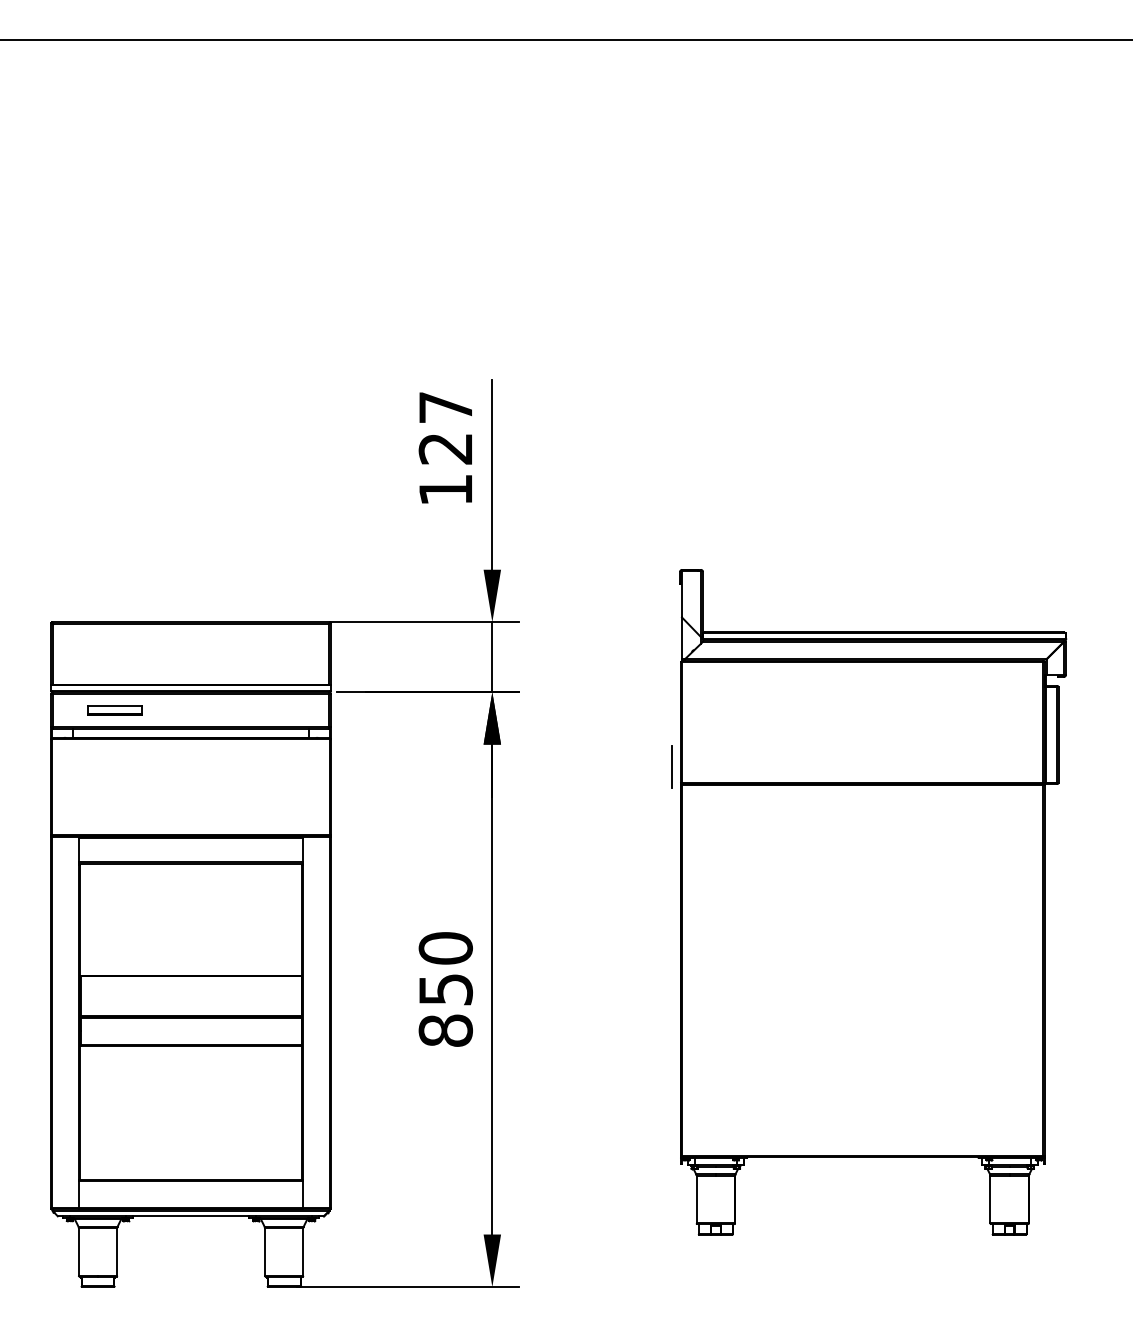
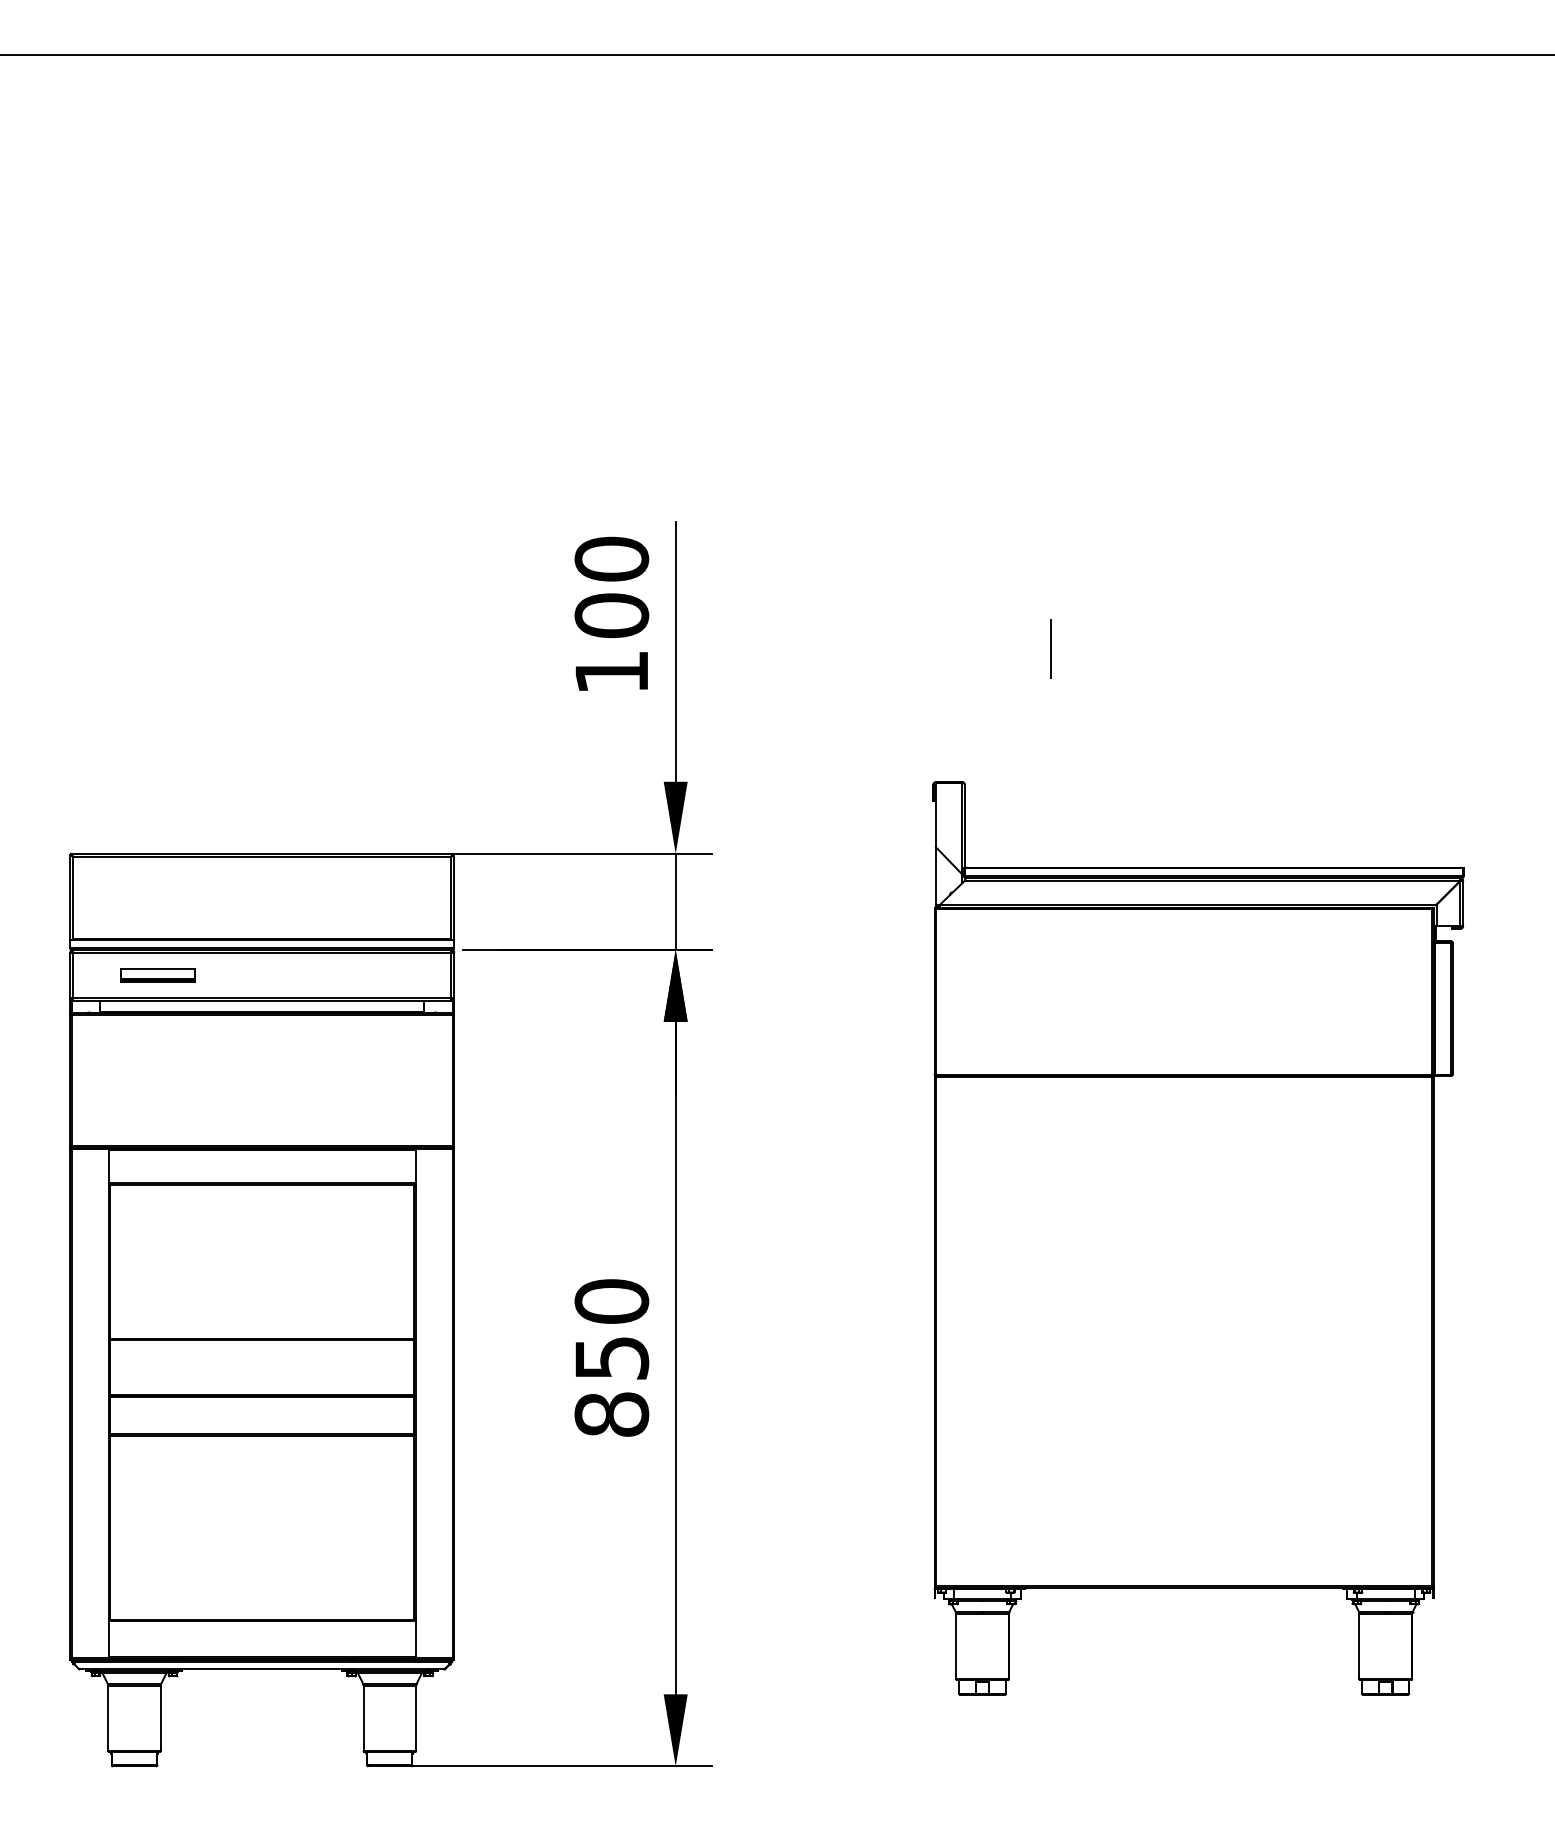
text: (445, 428) -> (611, 587), 127 -> 100
line: (671, 766) -> (1050, 648), moved

